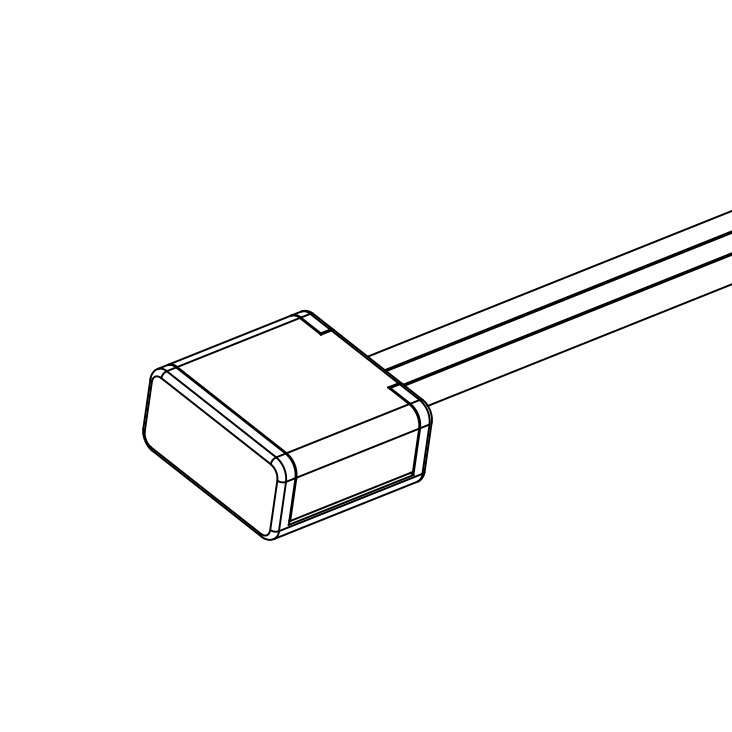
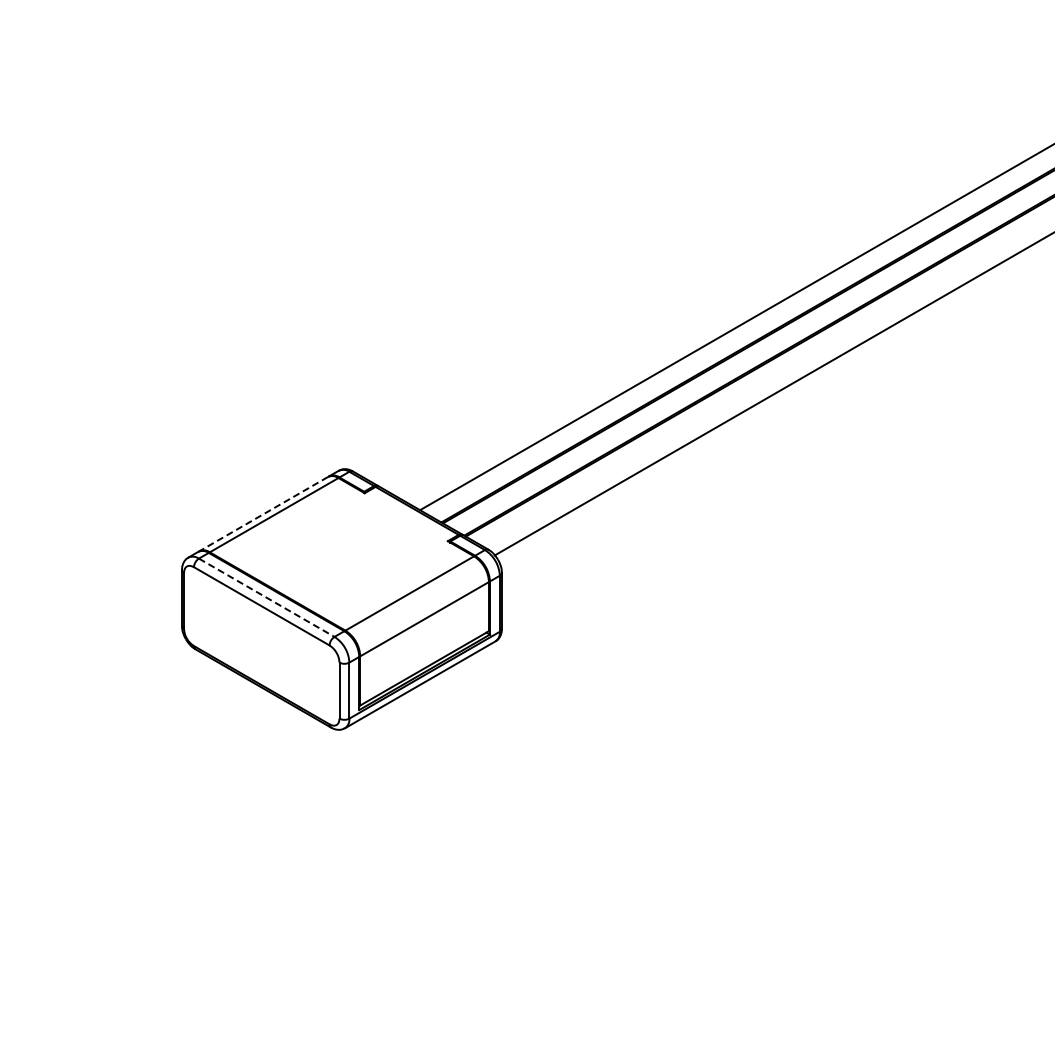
line: (229, 340) -> (263, 514), solid -> dashed
line: (222, 415) -> (267, 598), solid -> dashed

